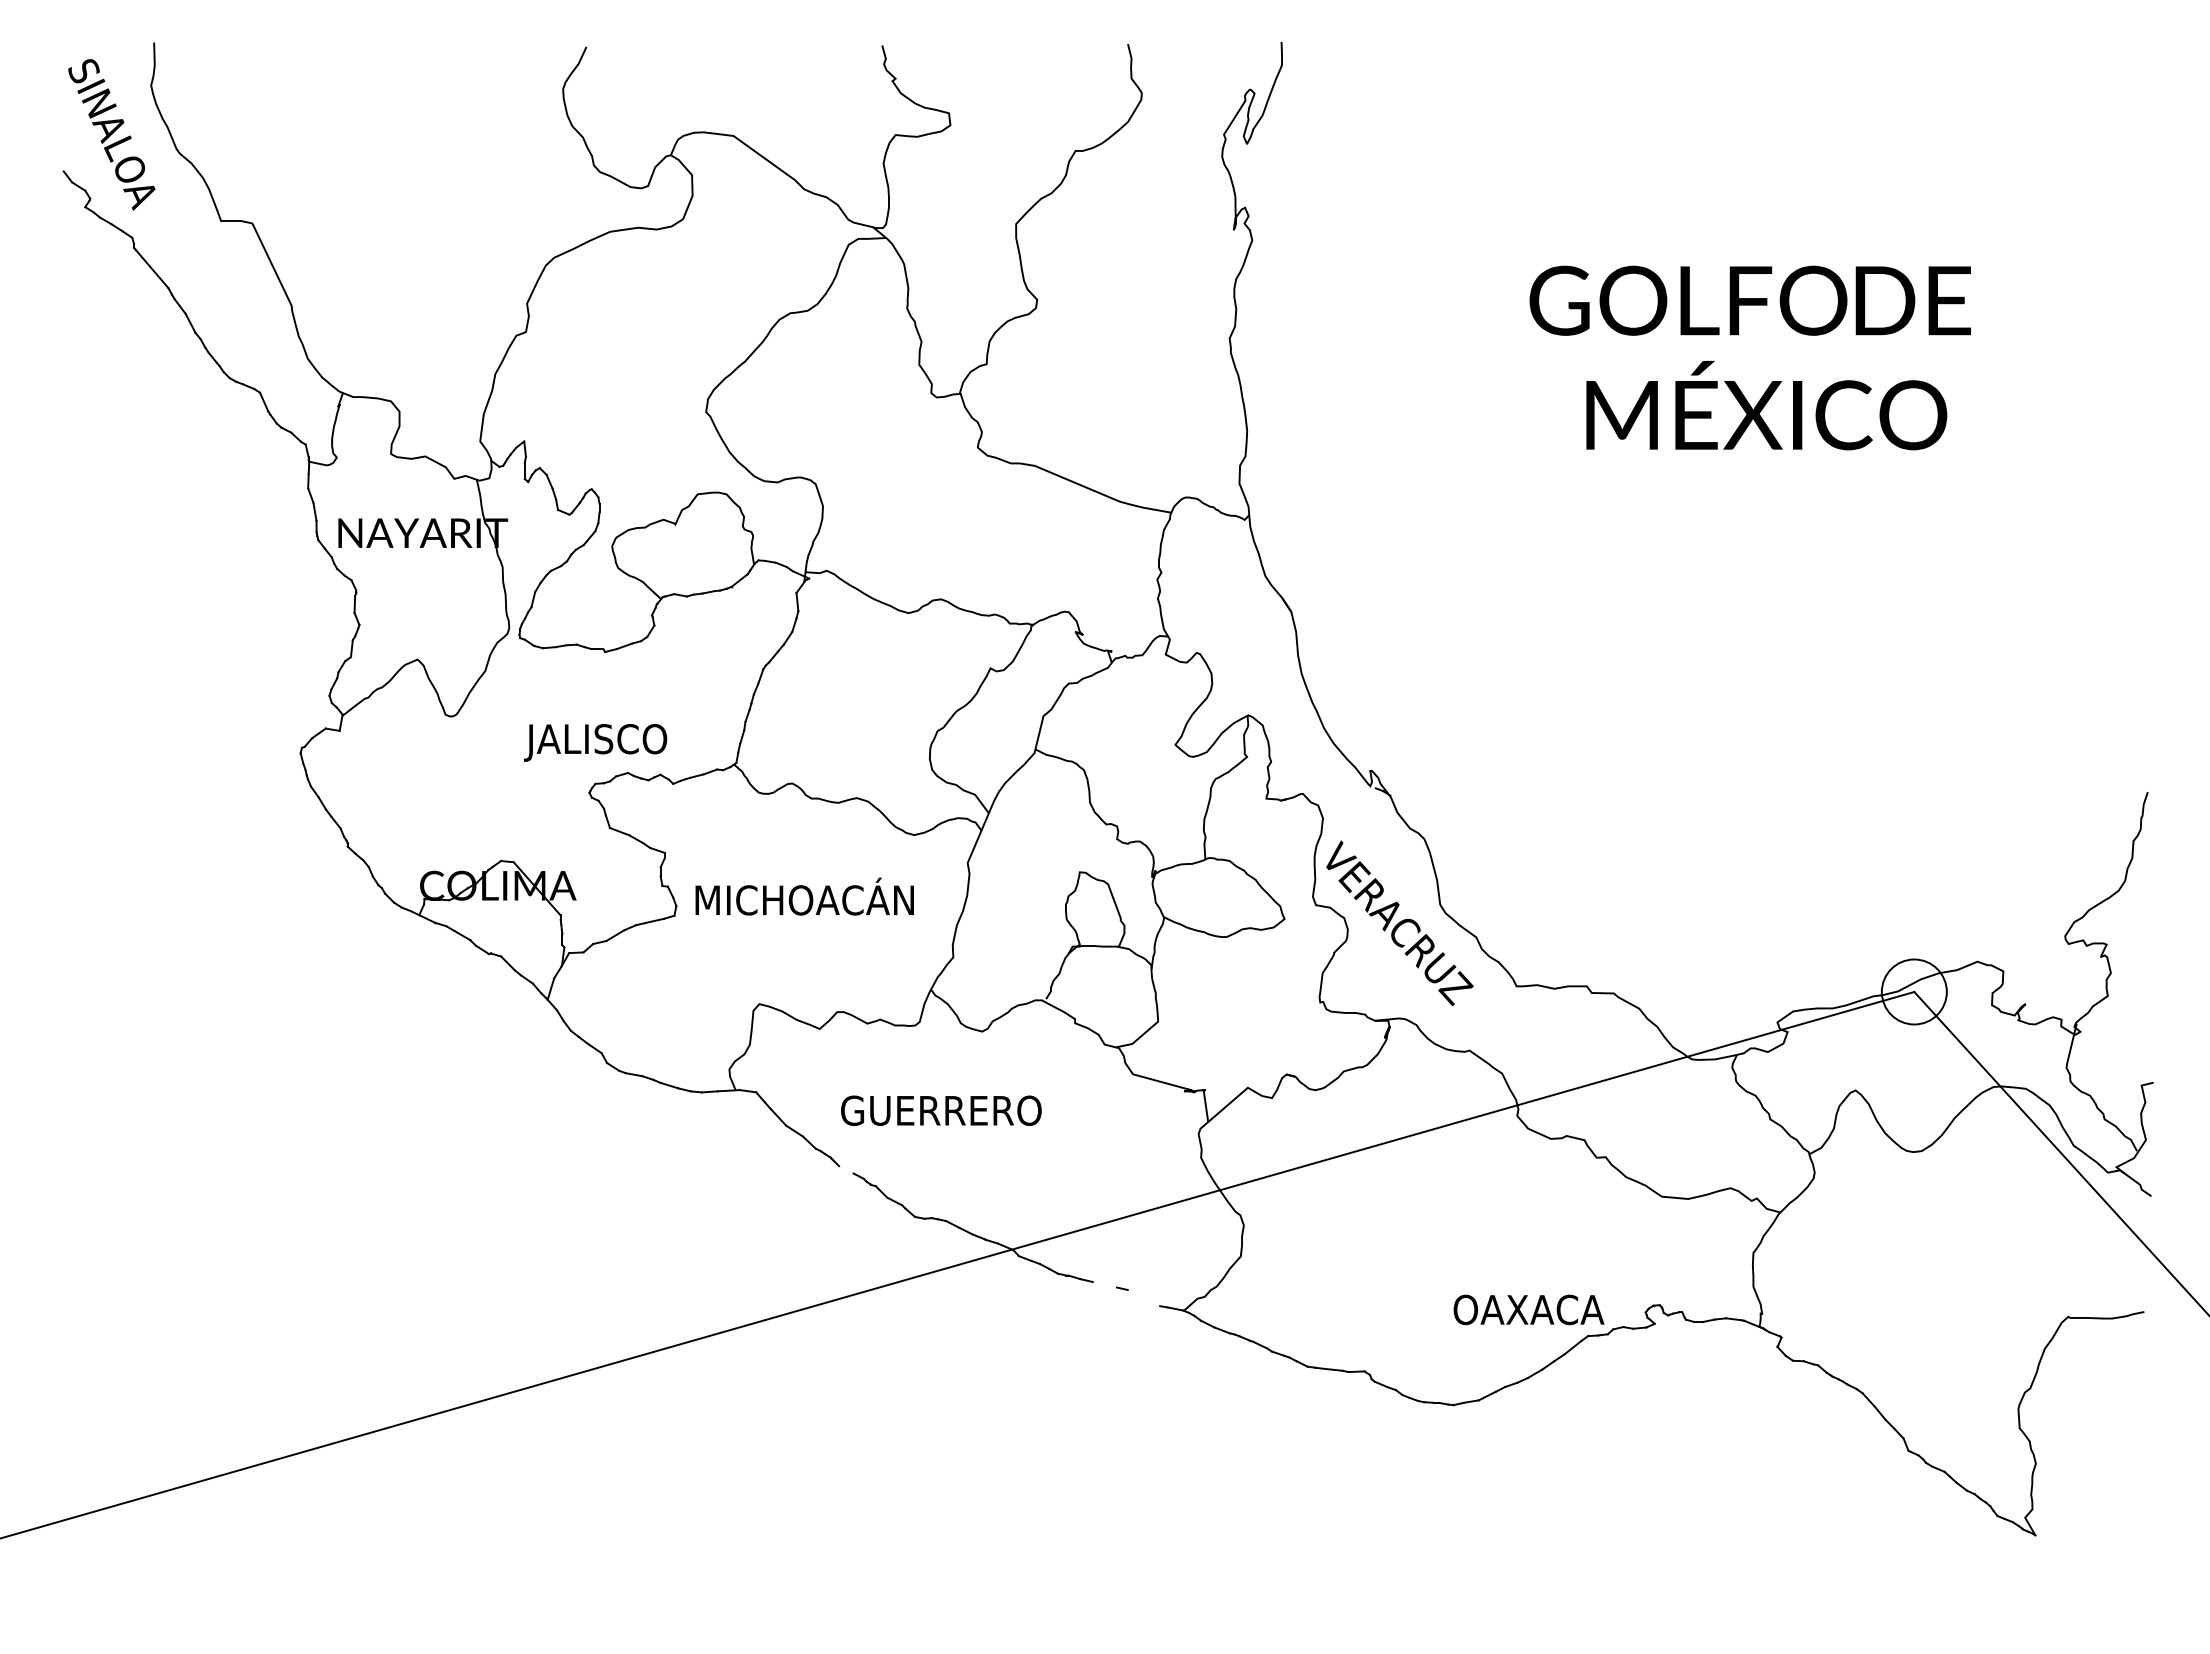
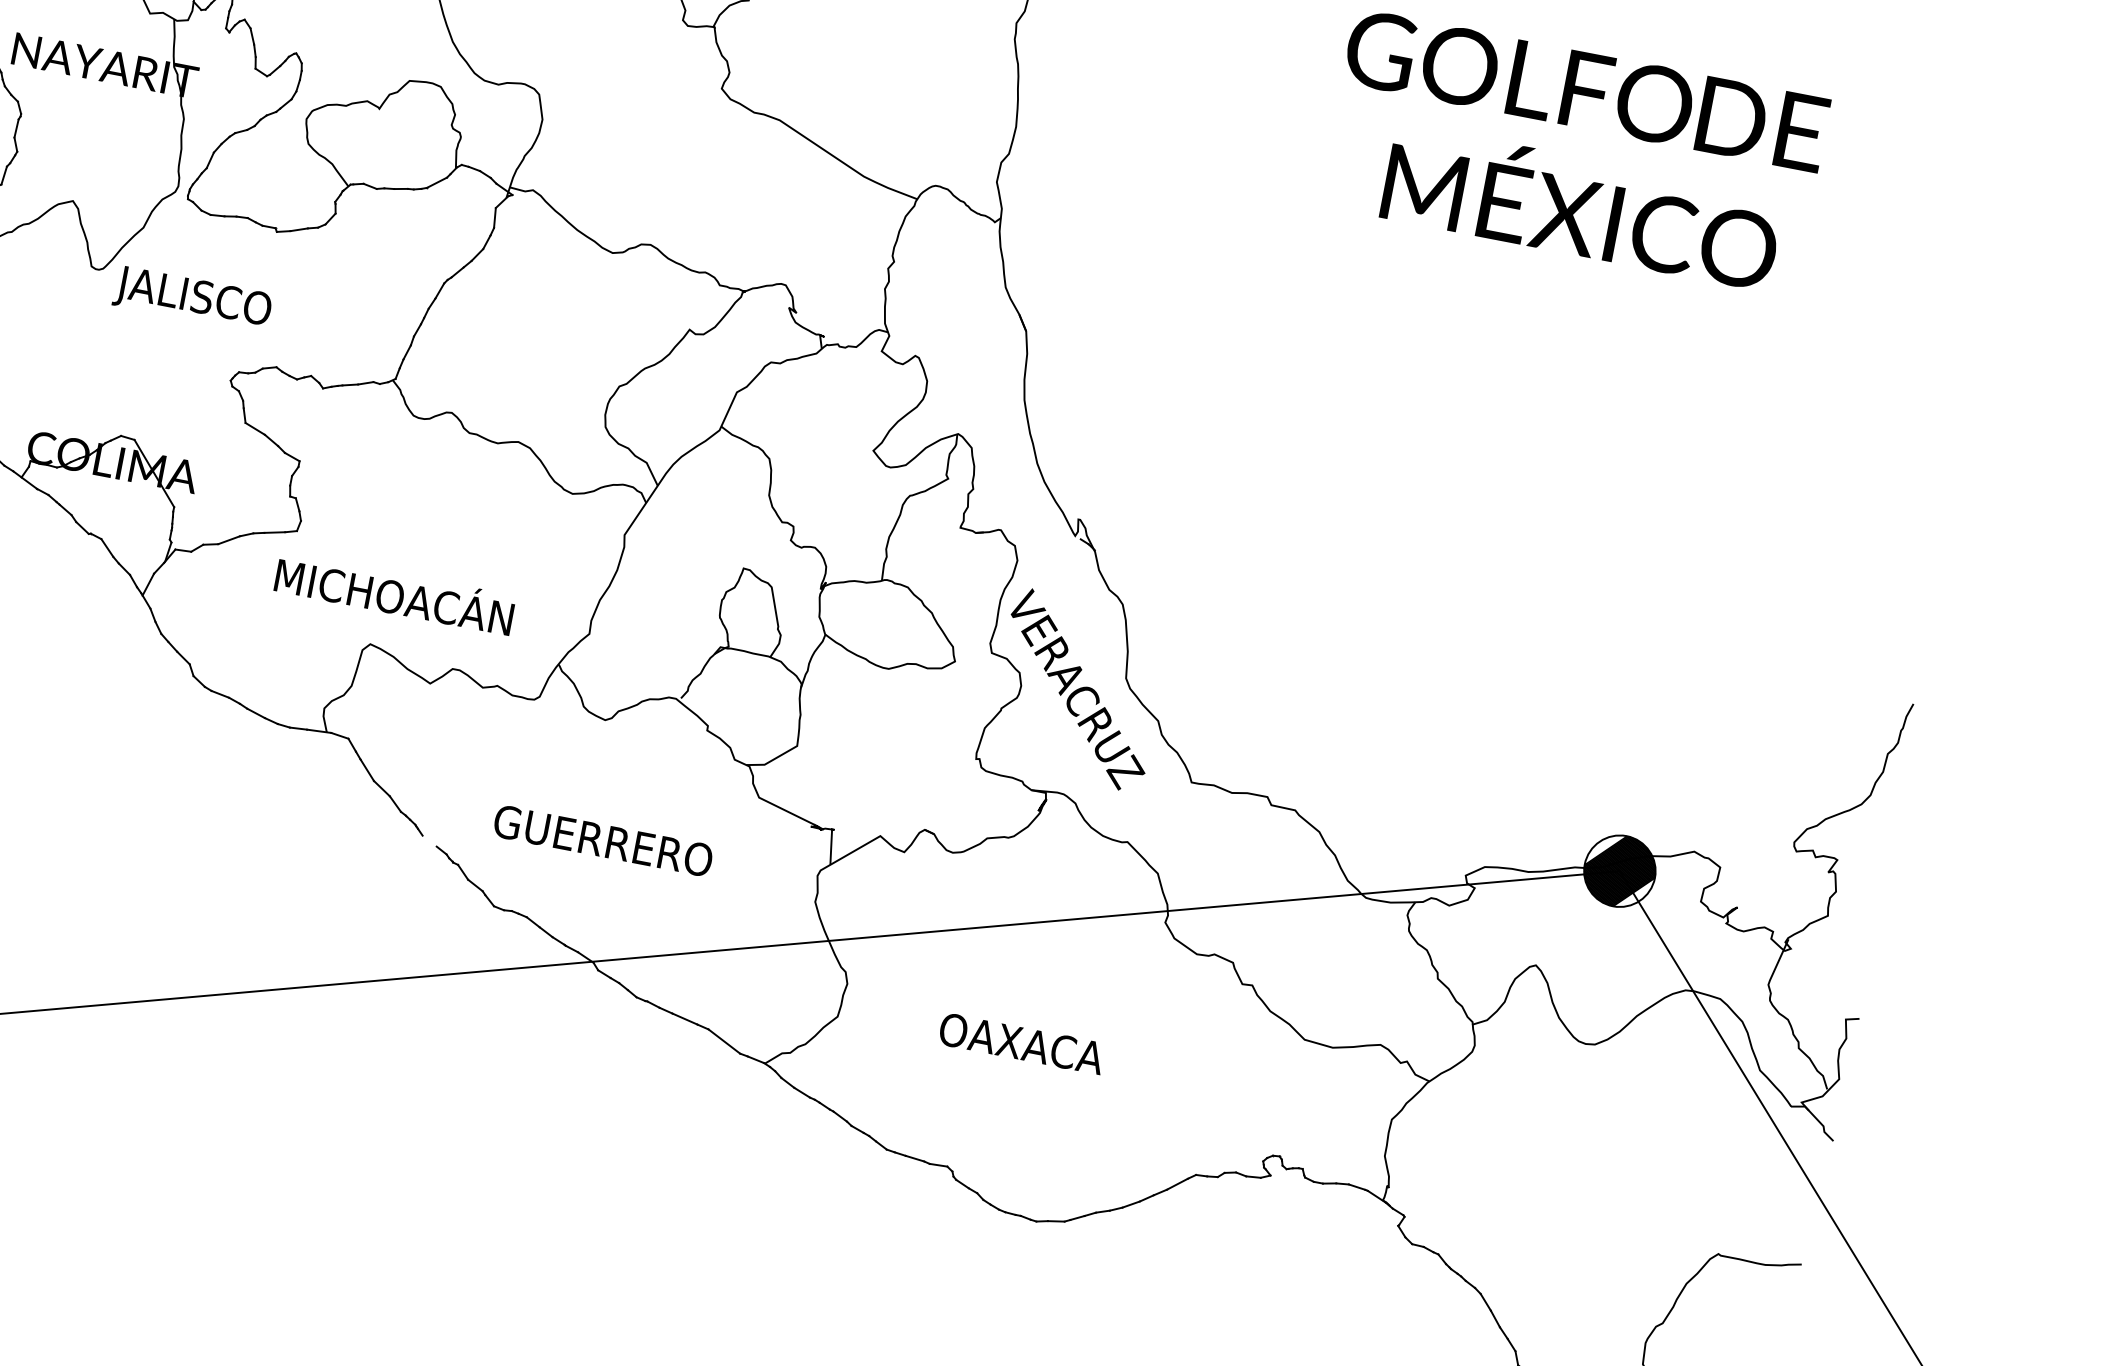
text: (595, 742) -> (192, 299), moved
text: (804, 896) -> (394, 593), moved
hatch: (1913, 991) -> (1619, 870), added
text: (941, 1110) -> (603, 840), moved
line: (1104, 1284) -> (684, 1018), added
line: (1143, 1298) -> (723, 1041), added
text: (1528, 1309) -> (1021, 1043), moved

